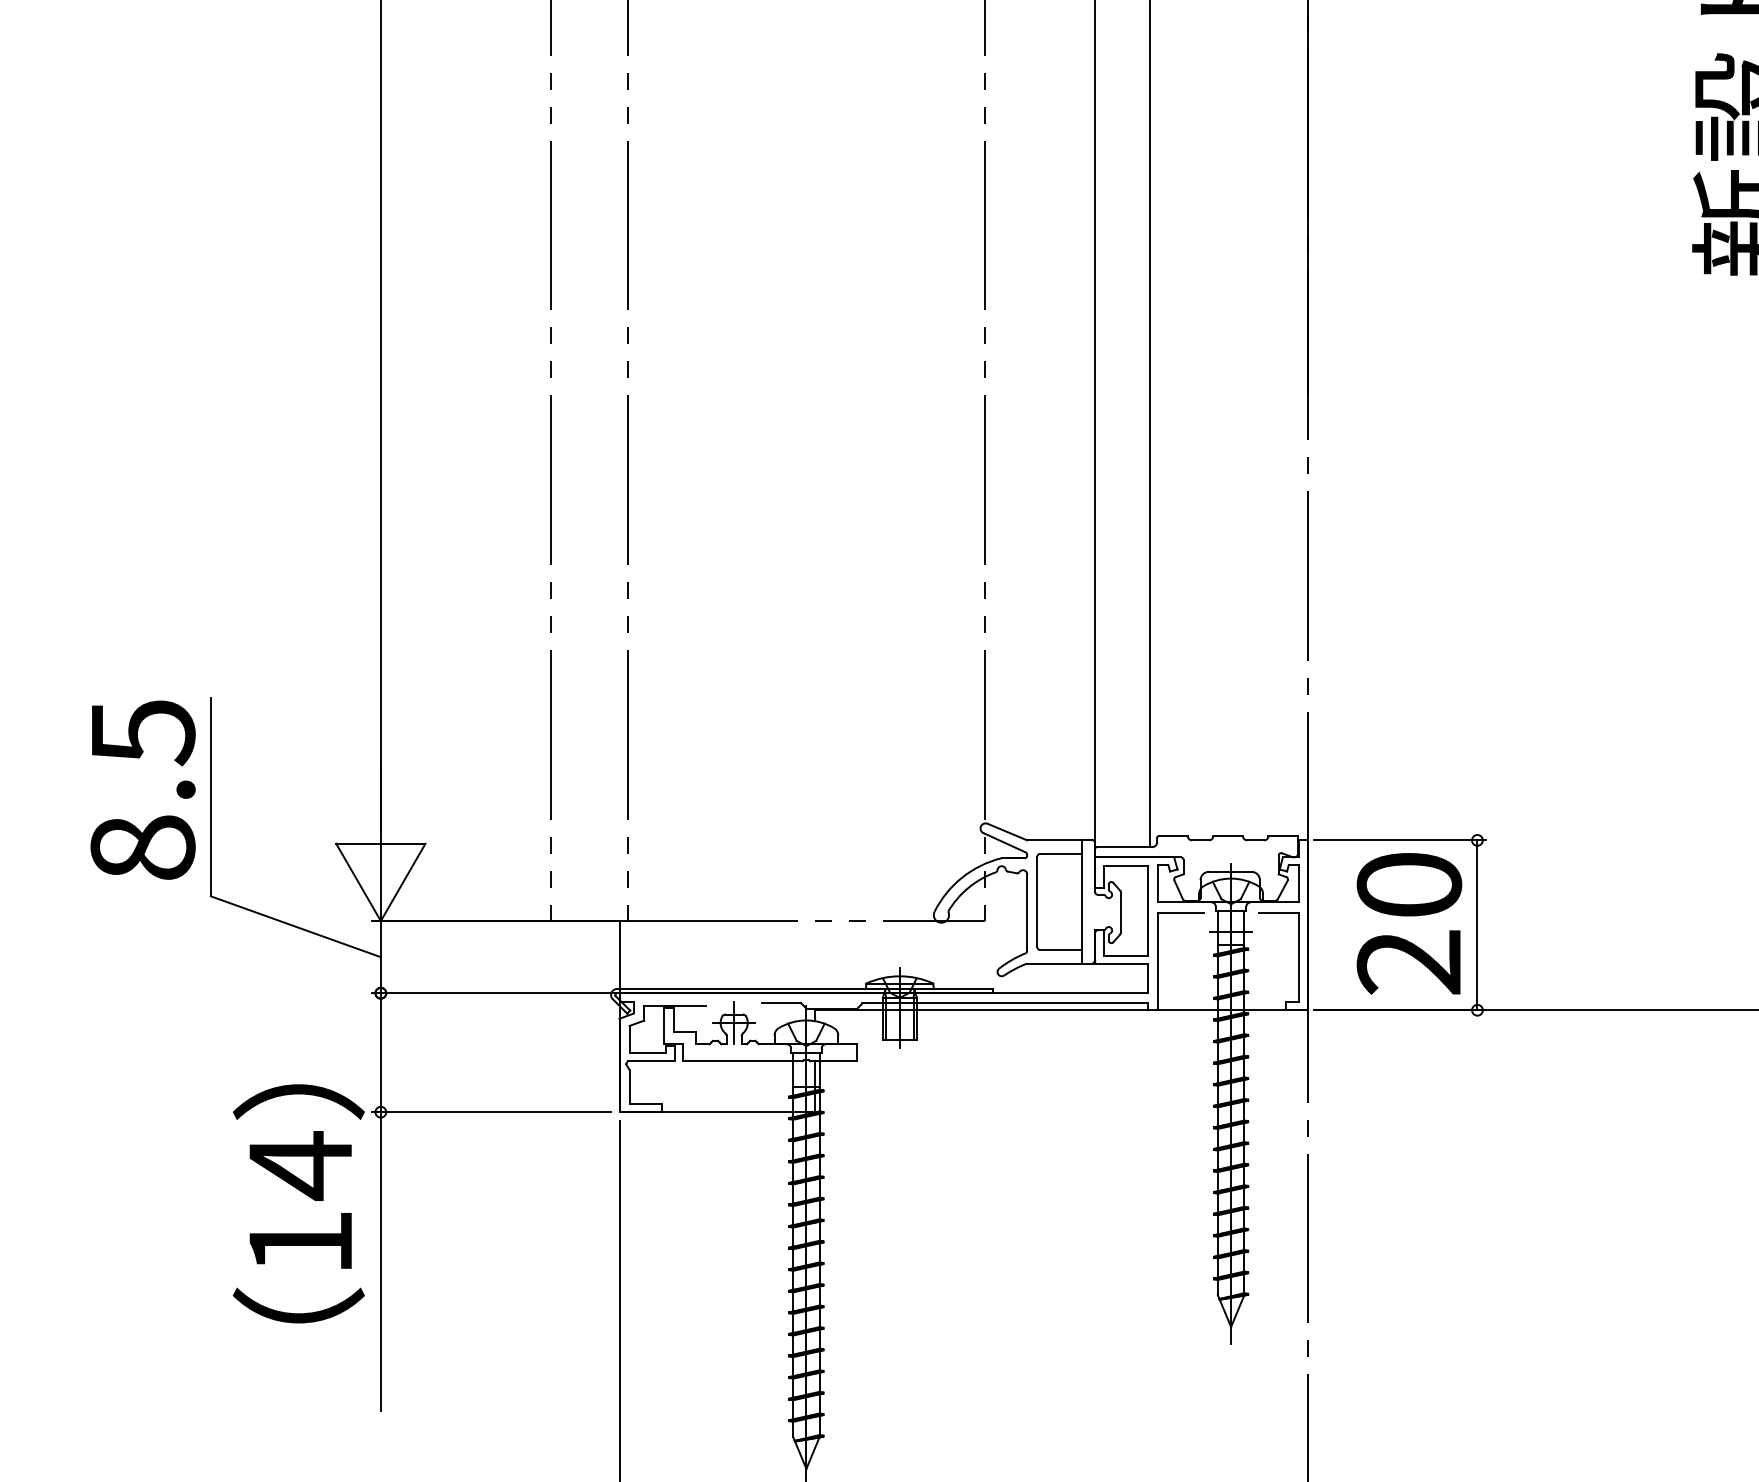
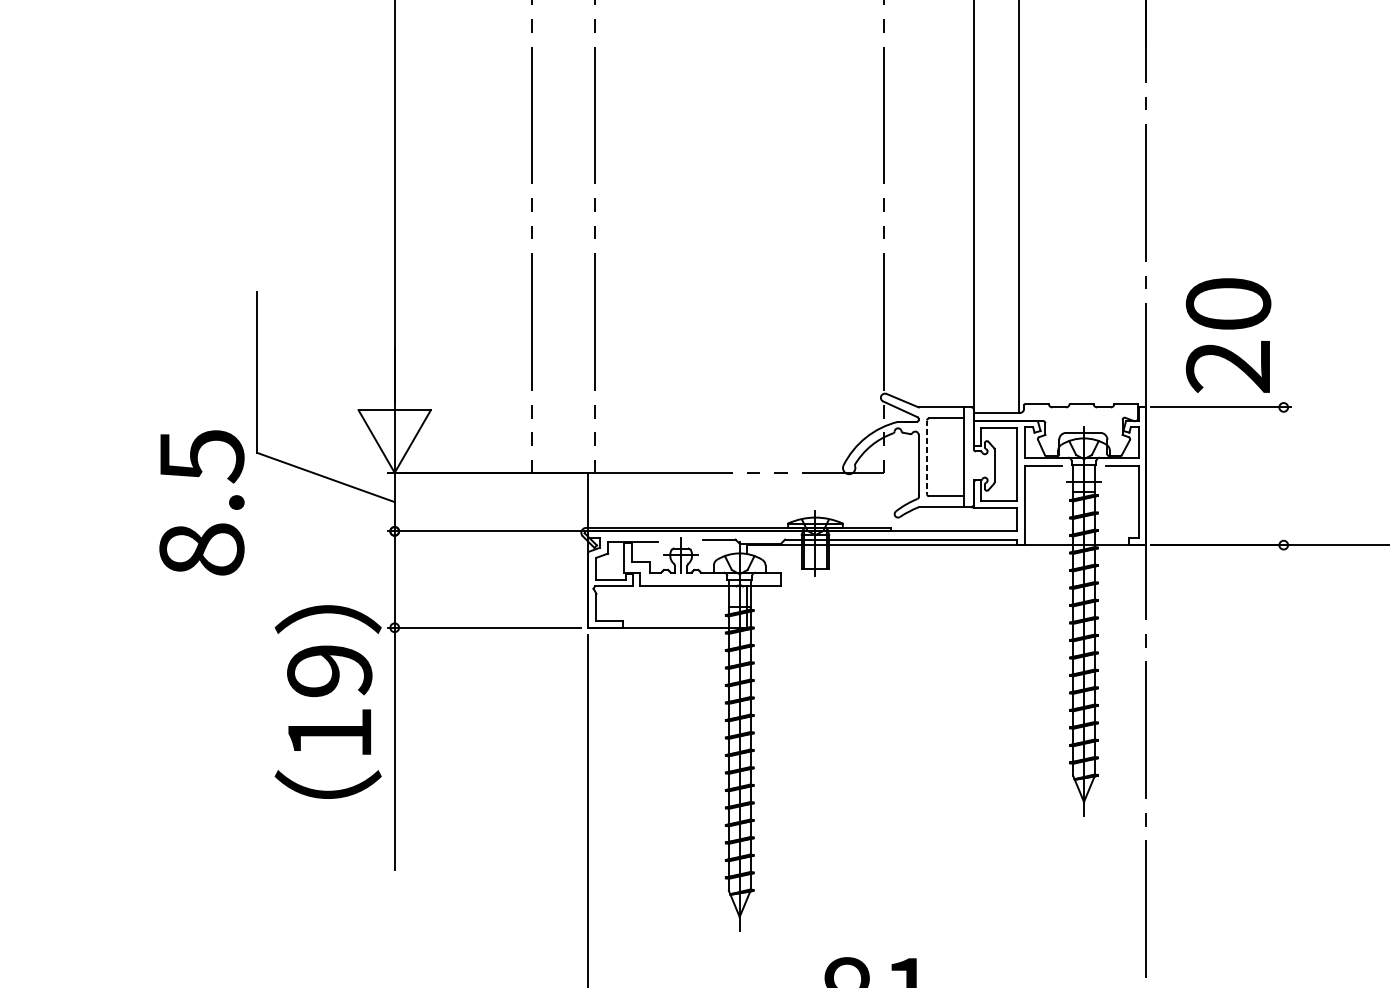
text: (142, 789) -> (201, 502), moved
line: (1037, 902) -> (927, 457), solid -> dashed
text: (1409, 923) -> (1228, 335), moved
line: (1477, 925) -> (1283, 476), removed
text: (300, 1165) -> (329, 670), 14 -> 19

